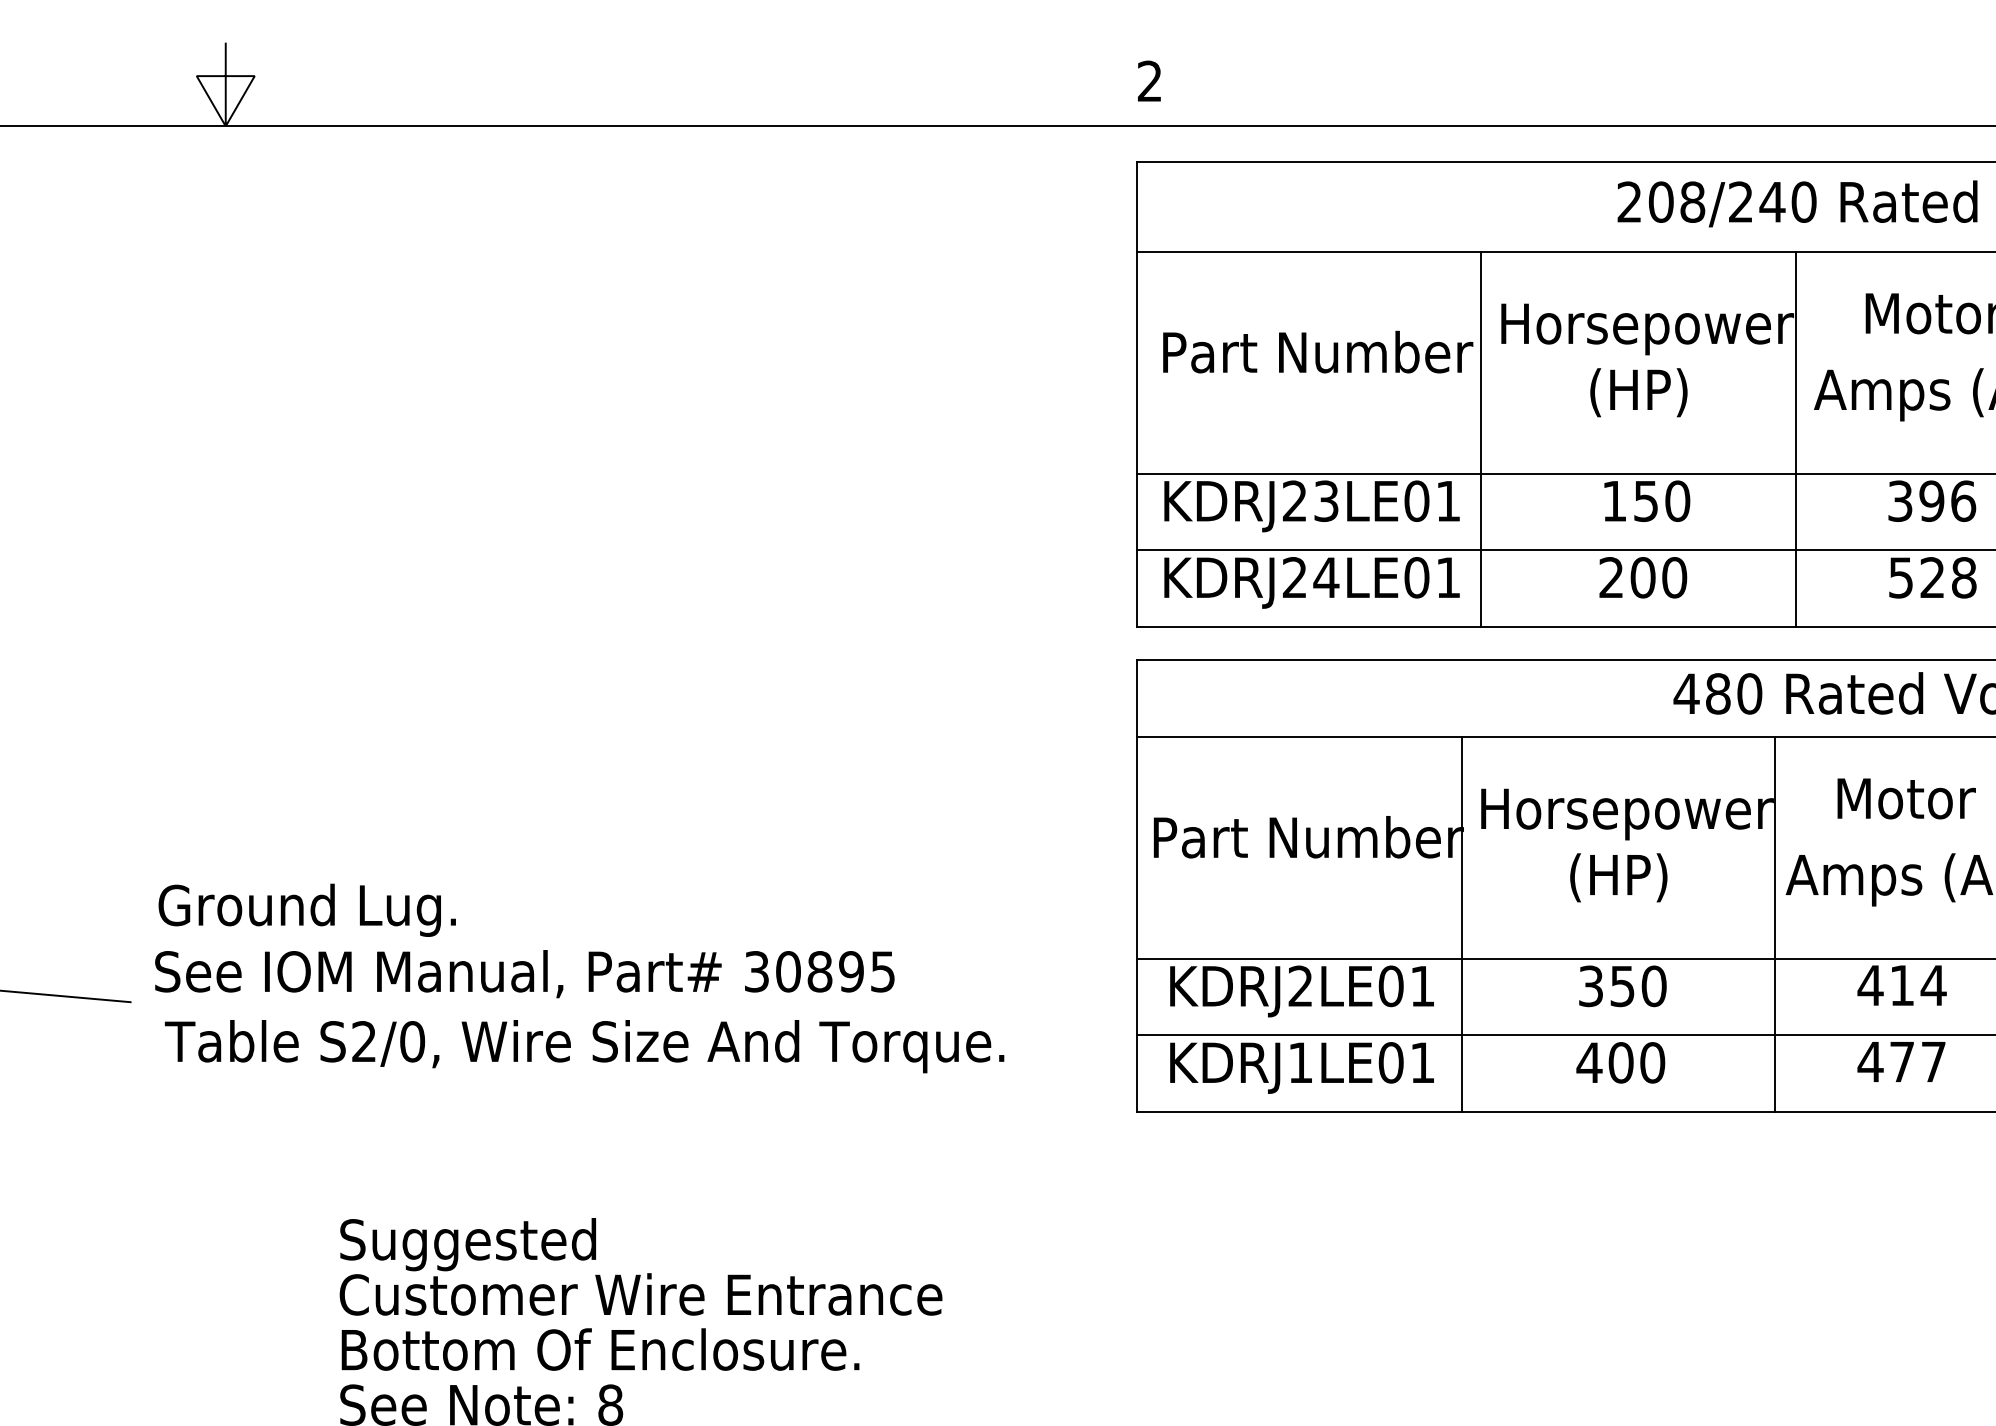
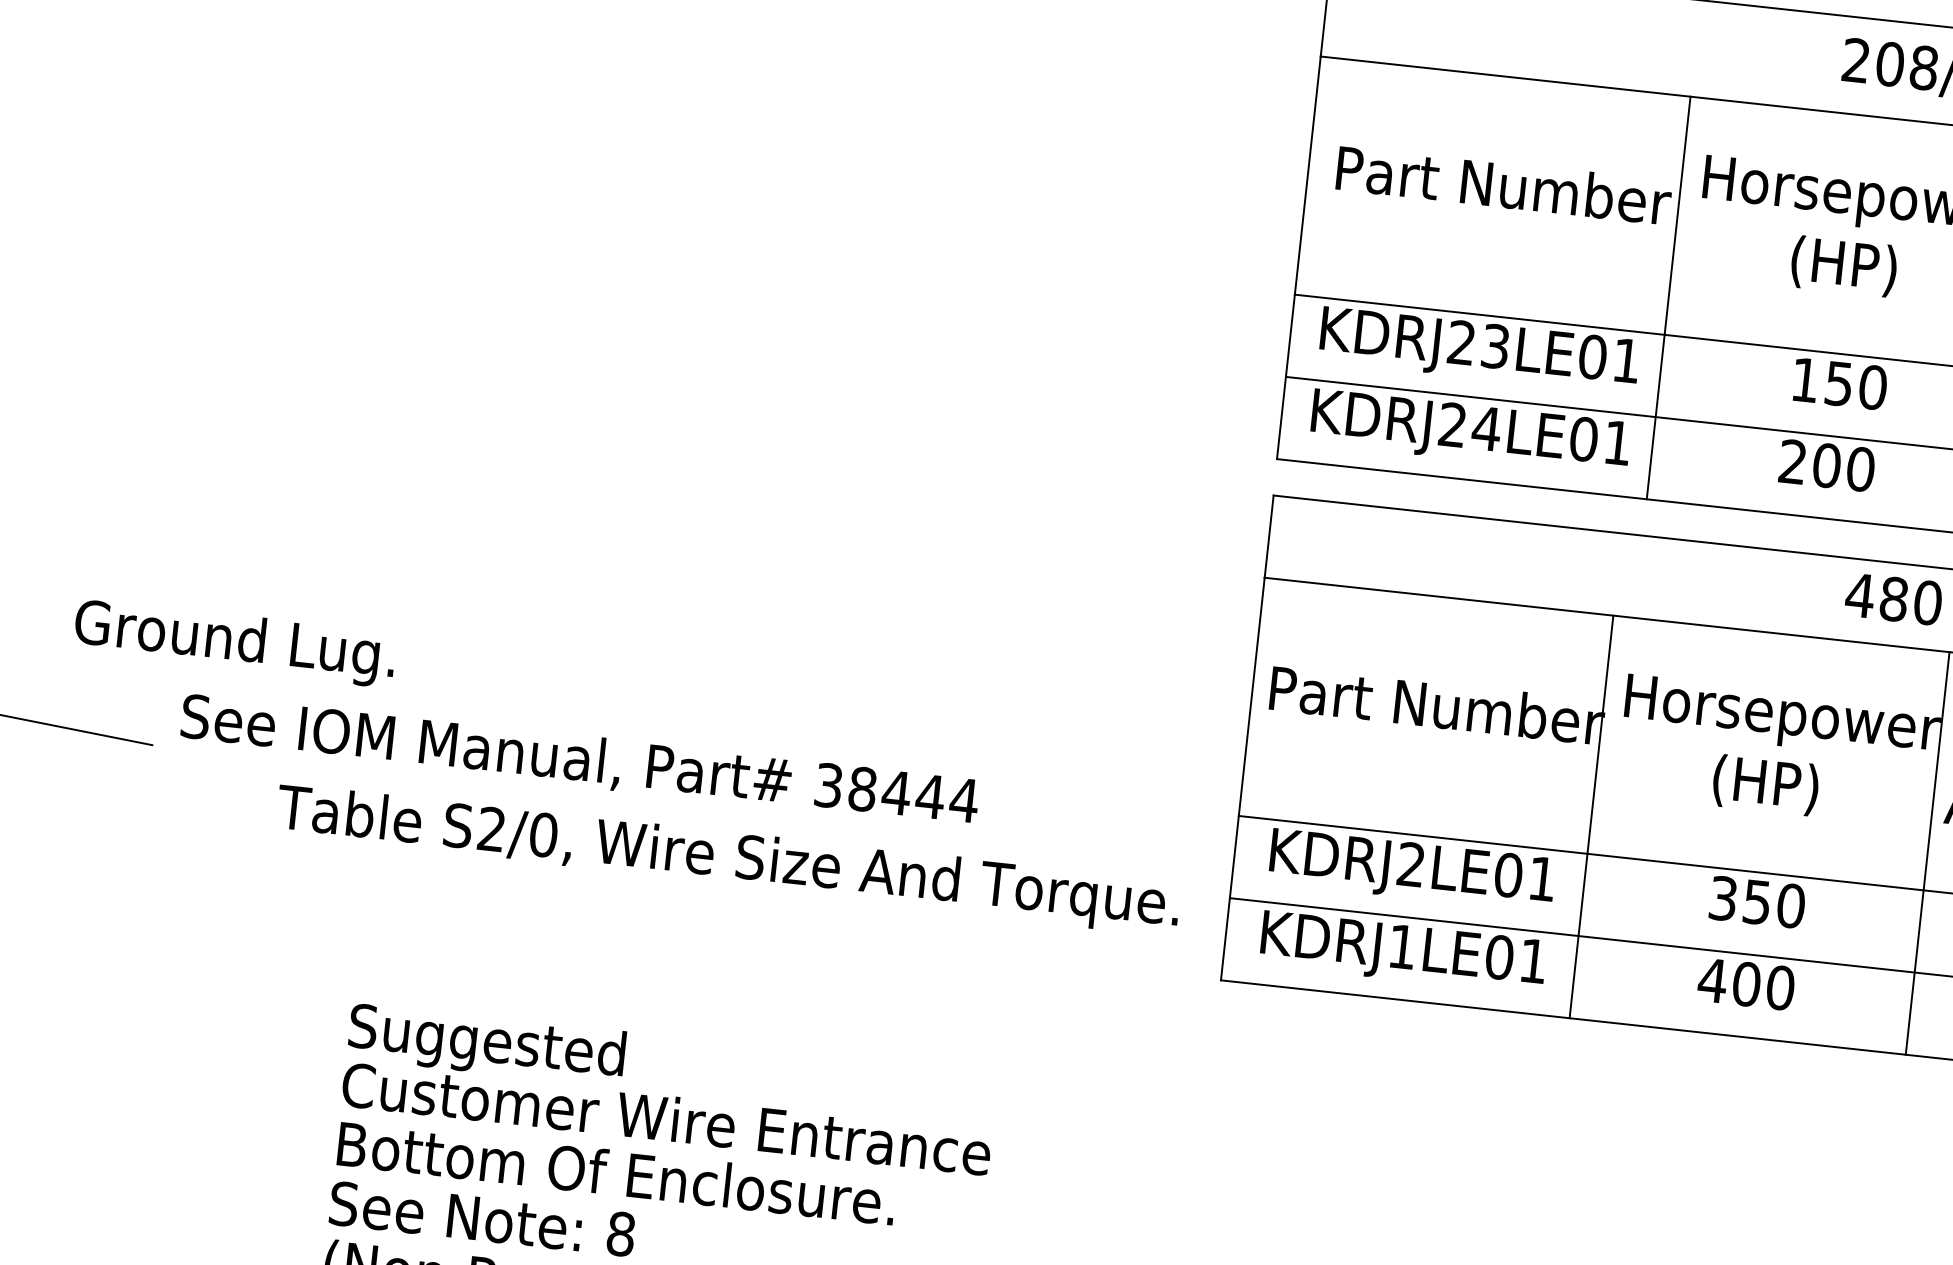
text: (306, 909) -> (234, 642), moved
text: (836, 971) -> (914, 794), 30895 -> 38444
text: (584, 1046) -> (727, 860), moved

